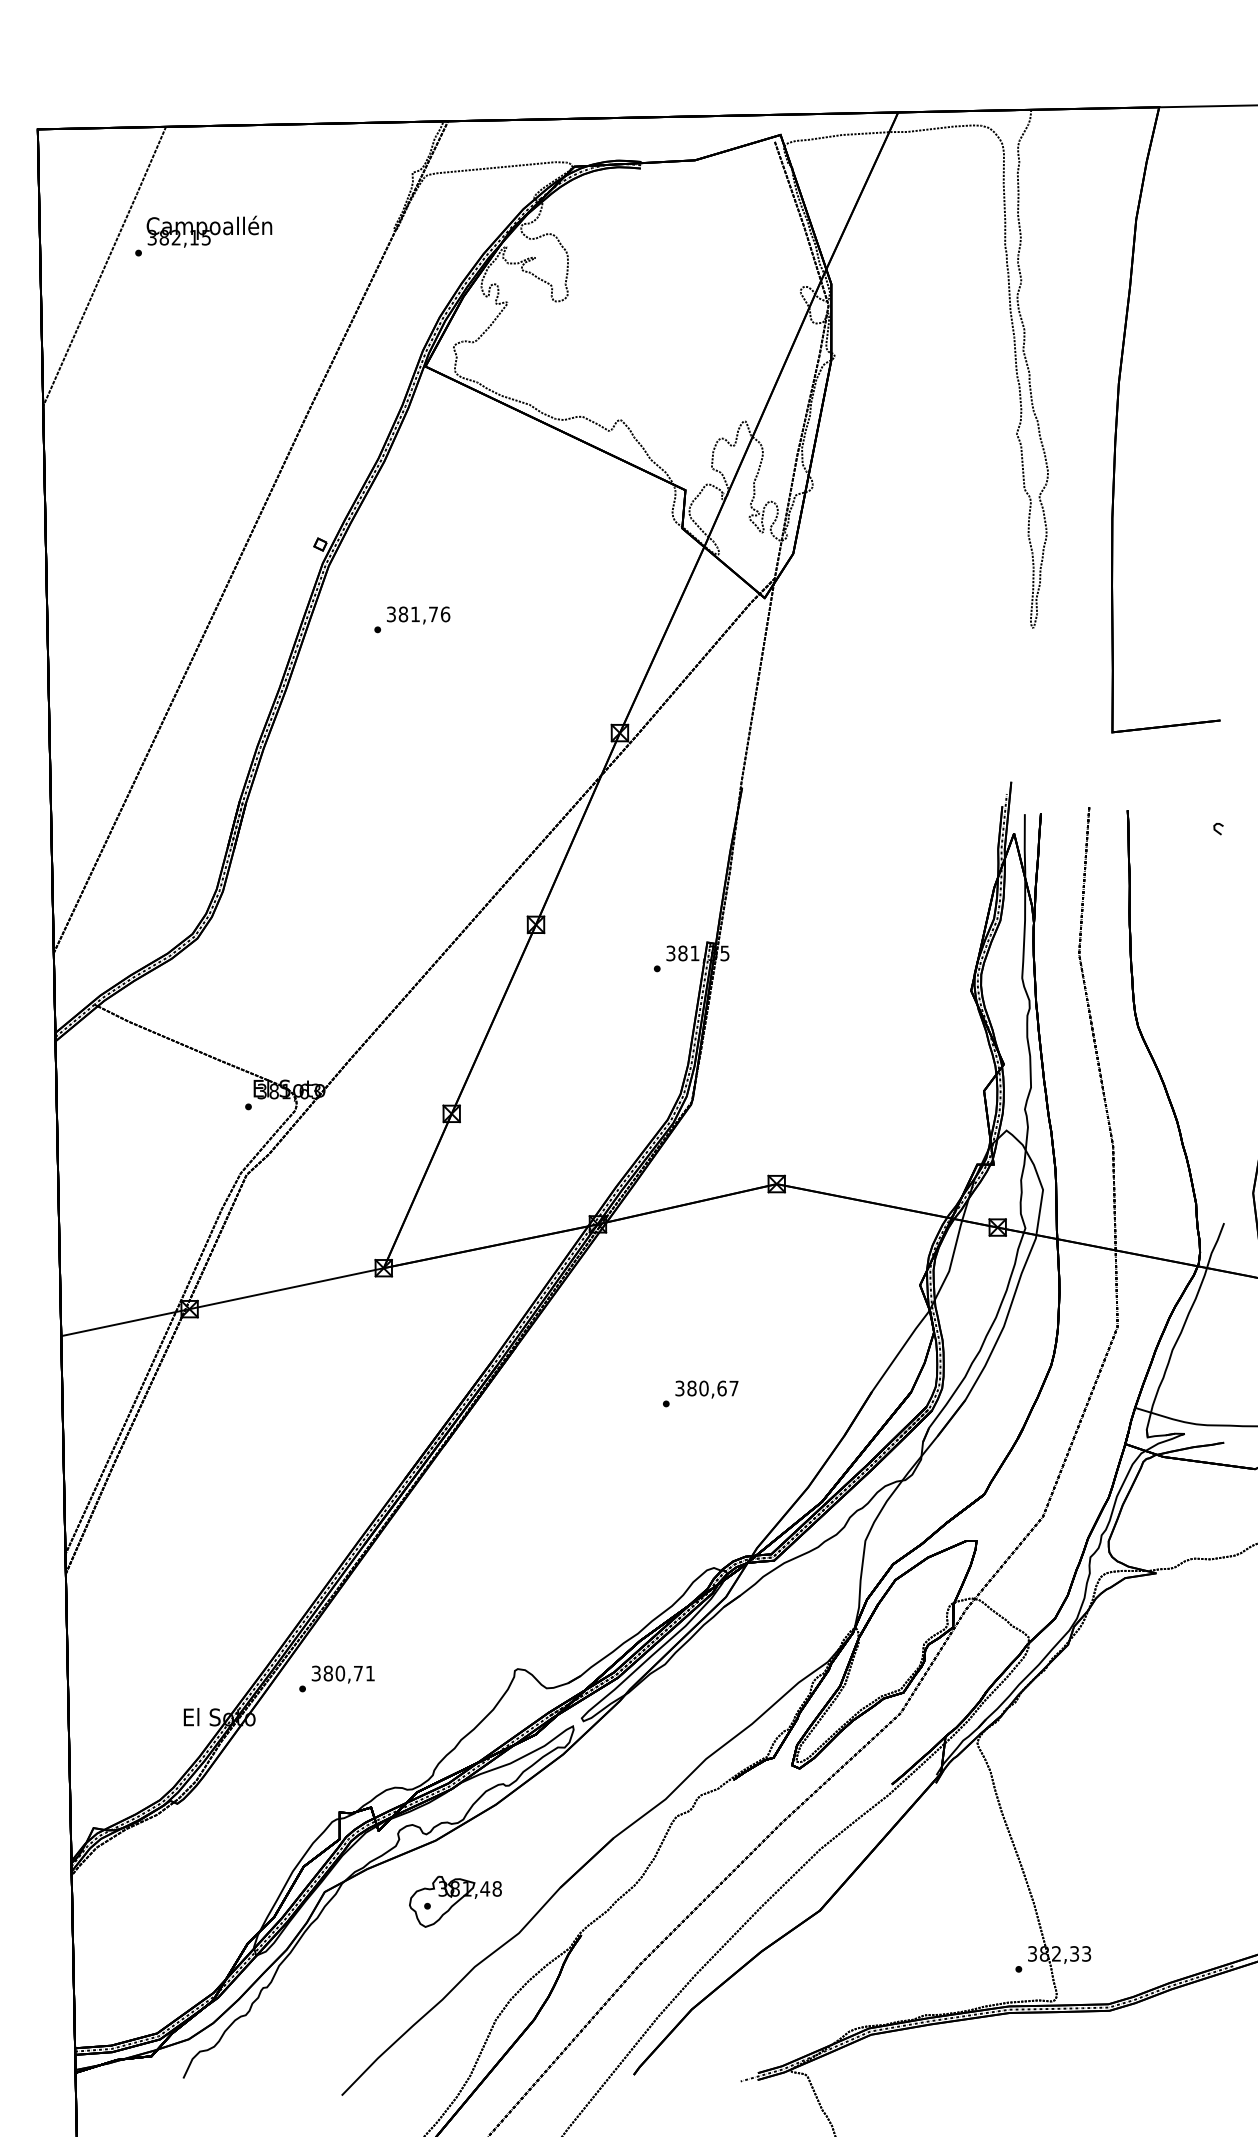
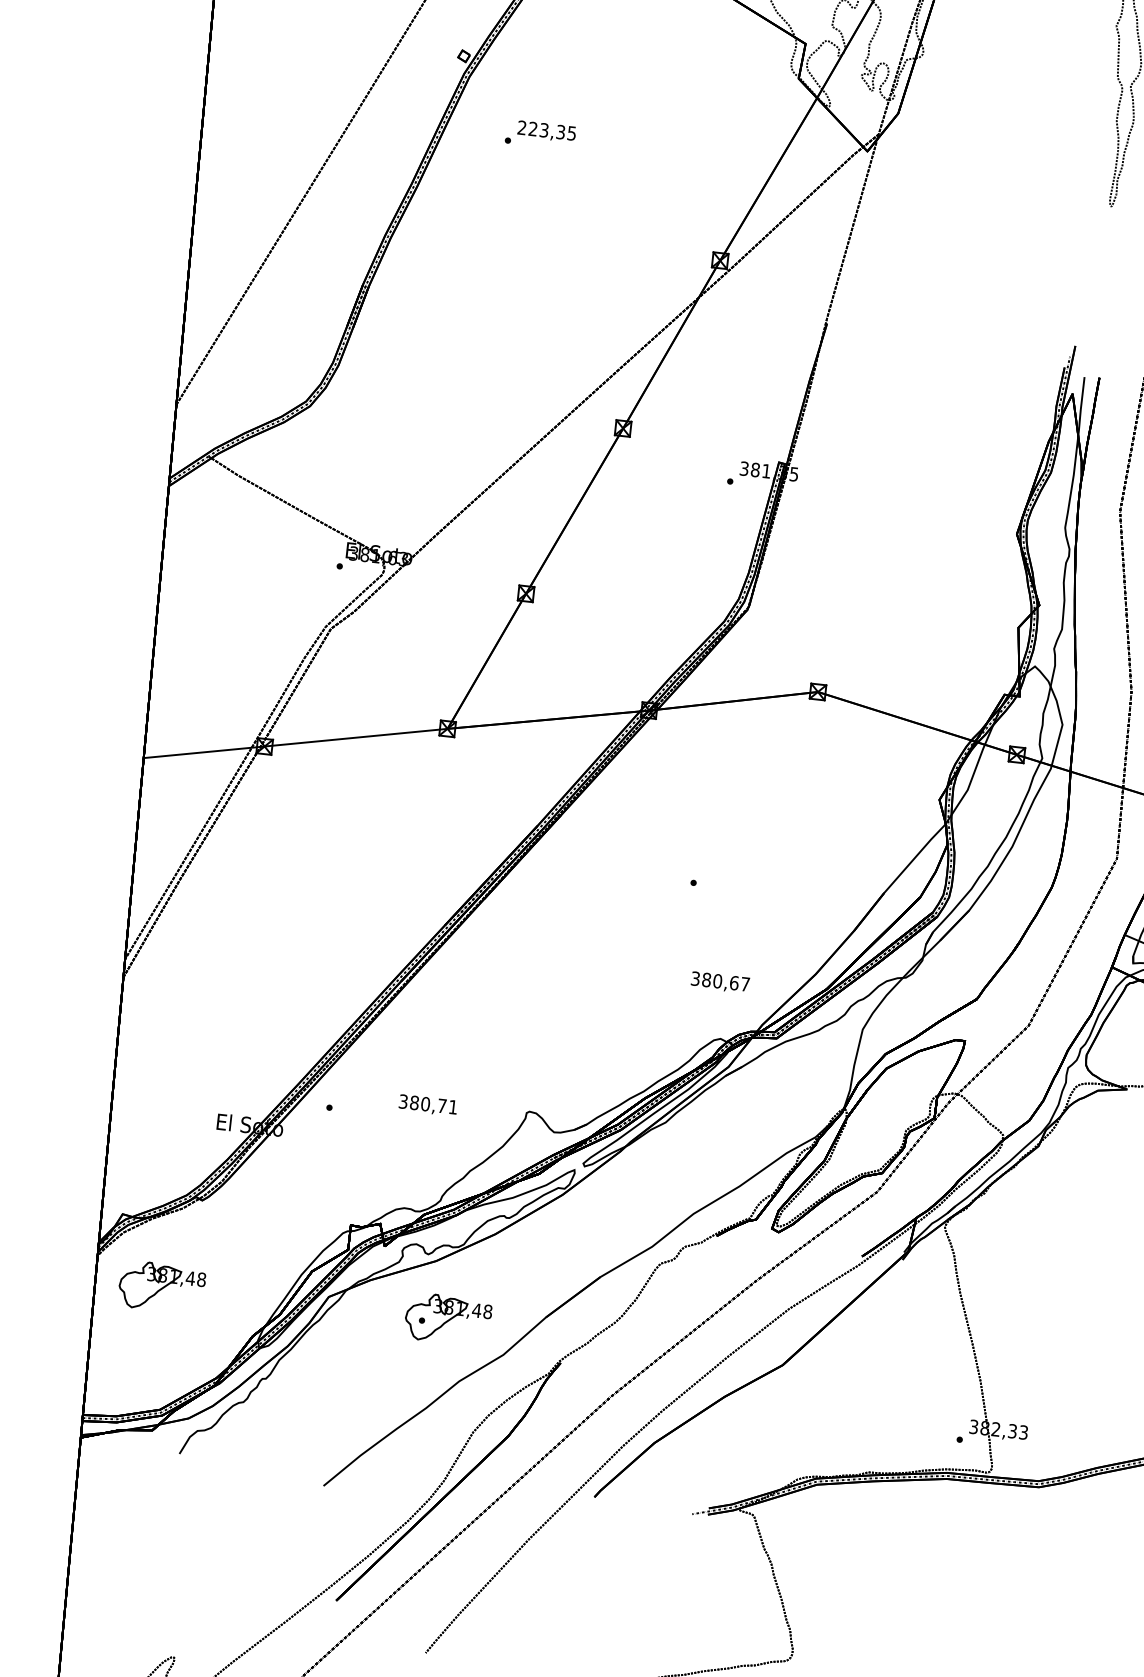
text: (418, 614) -> (547, 130), 381,76 -> 223,35
text: (706, 1389) -> (719, 982), moved
text: (342, 1674) -> (427, 1105), moved
part: (144, 1901) -> (161, 1287), added

